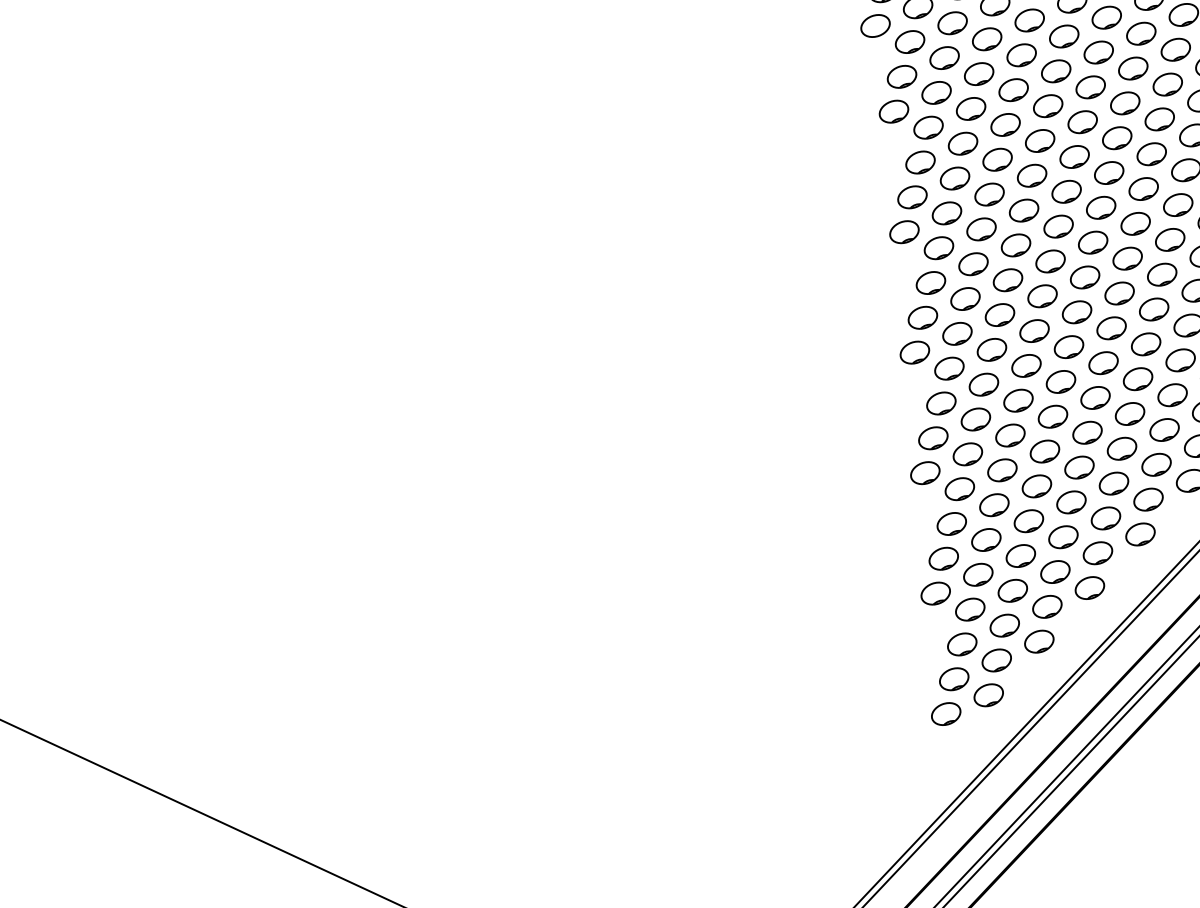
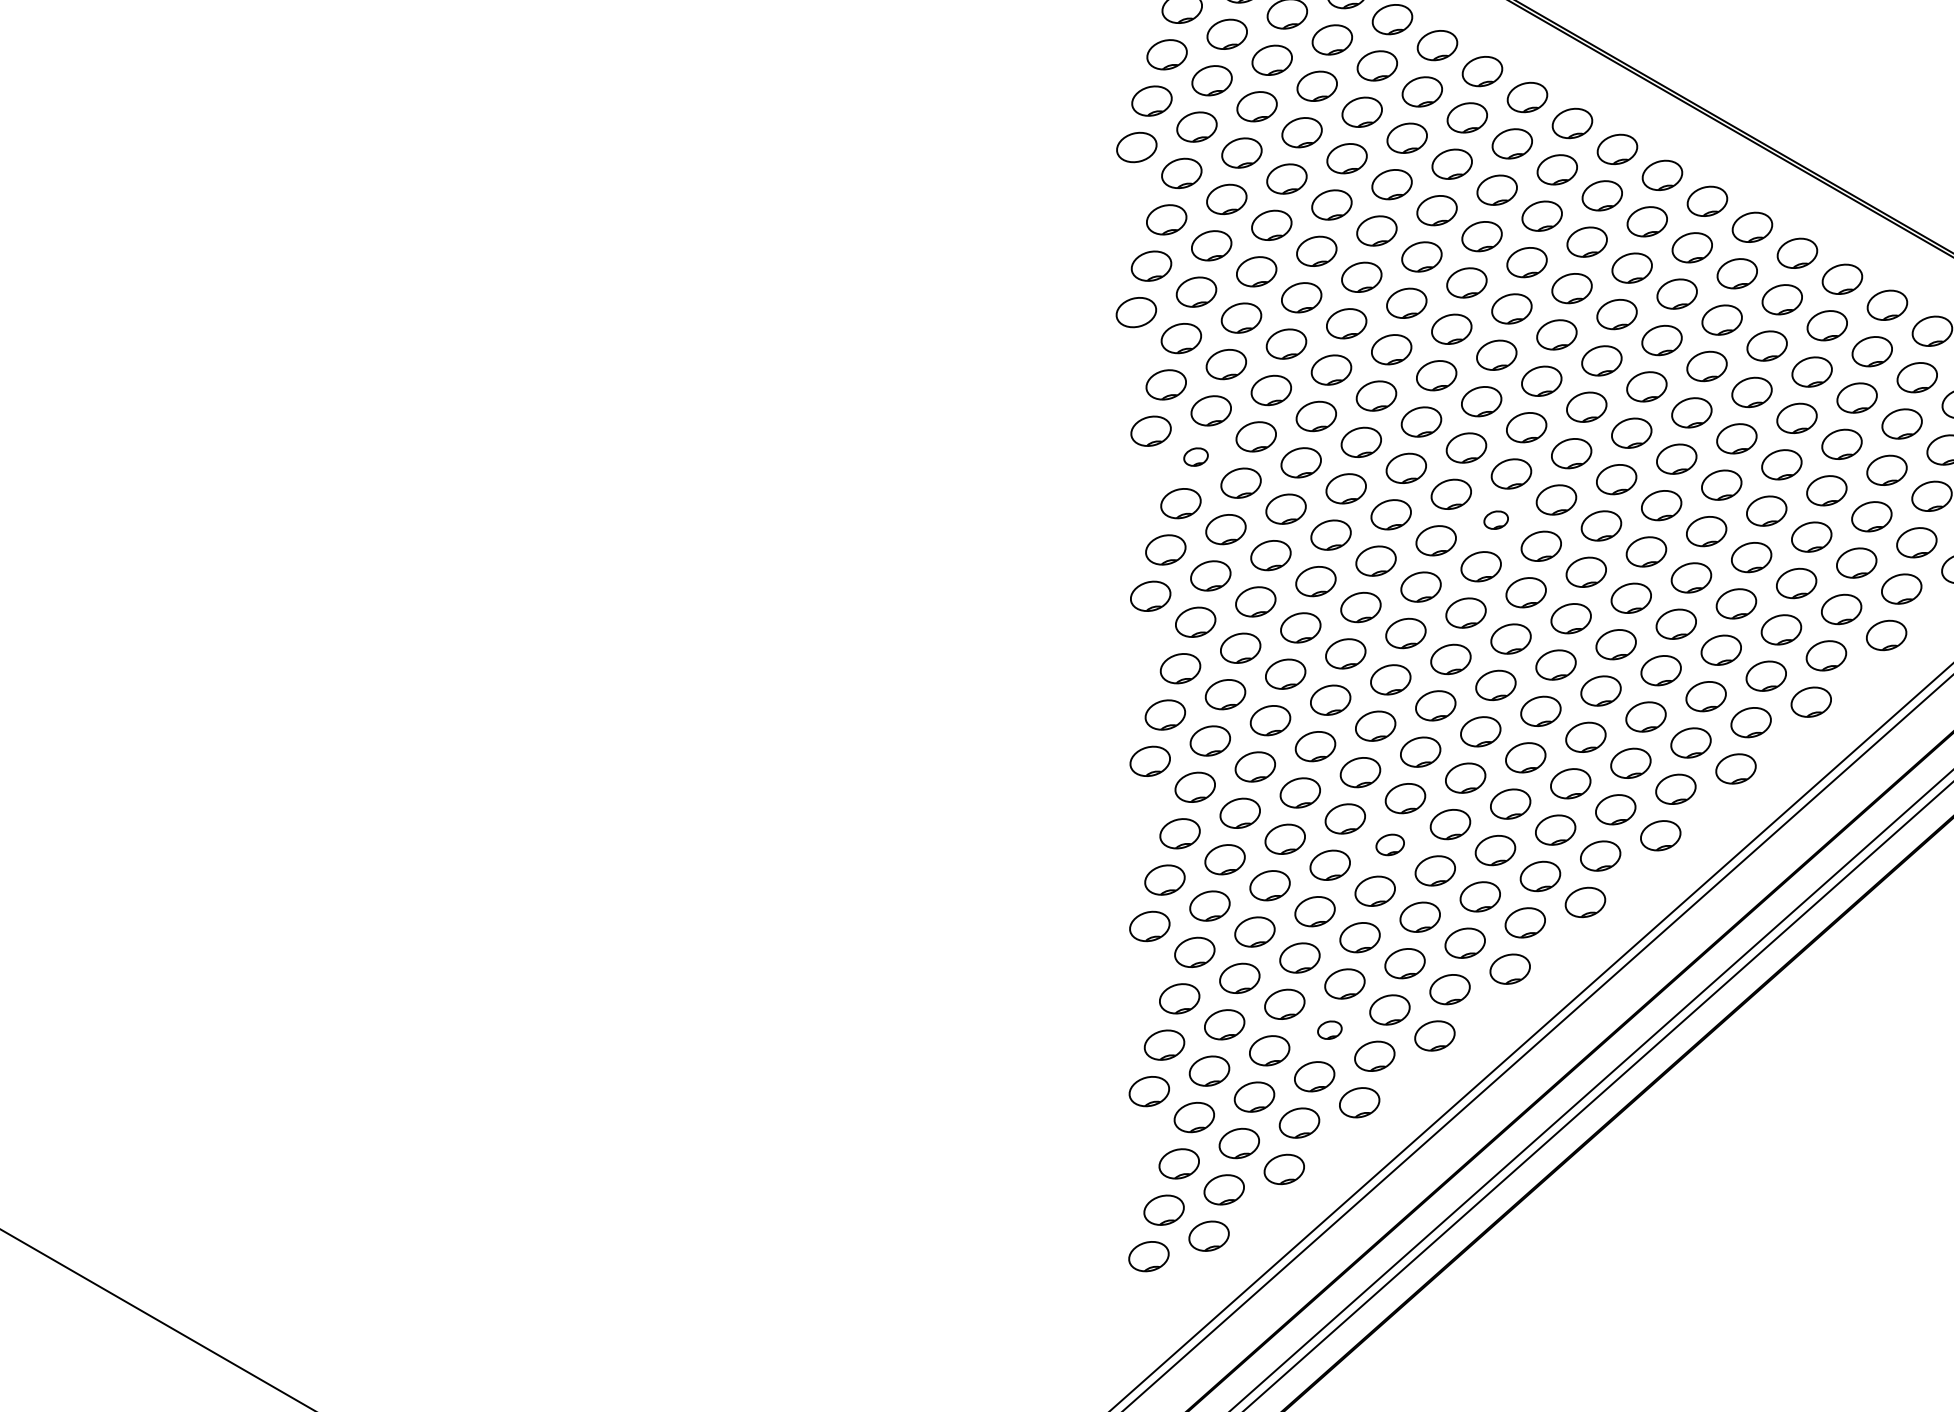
part: (928, 127) -> (1195, 456), size x0.6
part: (1151, 153) -> (1495, 519), size x0.6
part: (1094, 397) -> (1389, 844), size x0.7
part: (1063, 536) -> (1329, 1029), size x0.6

